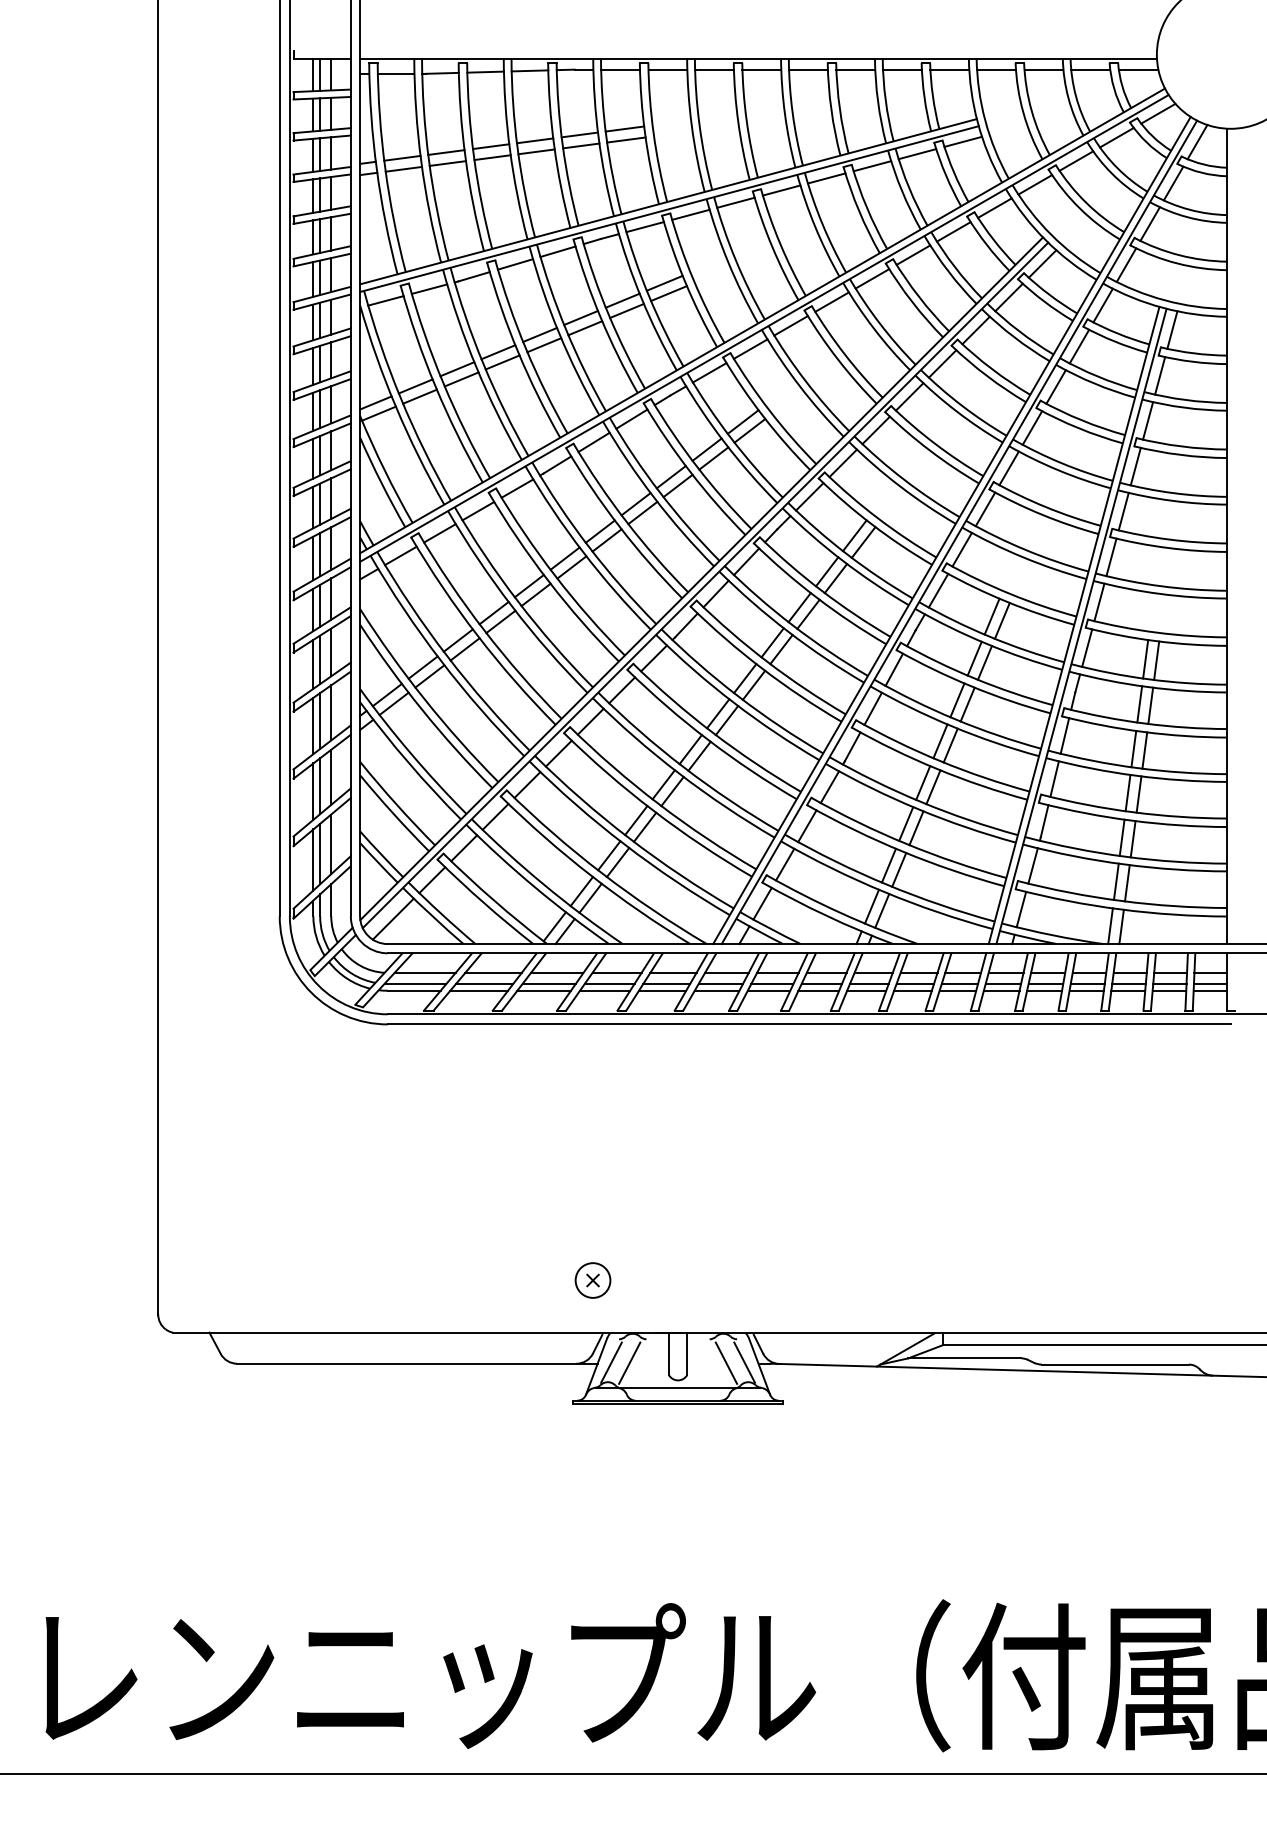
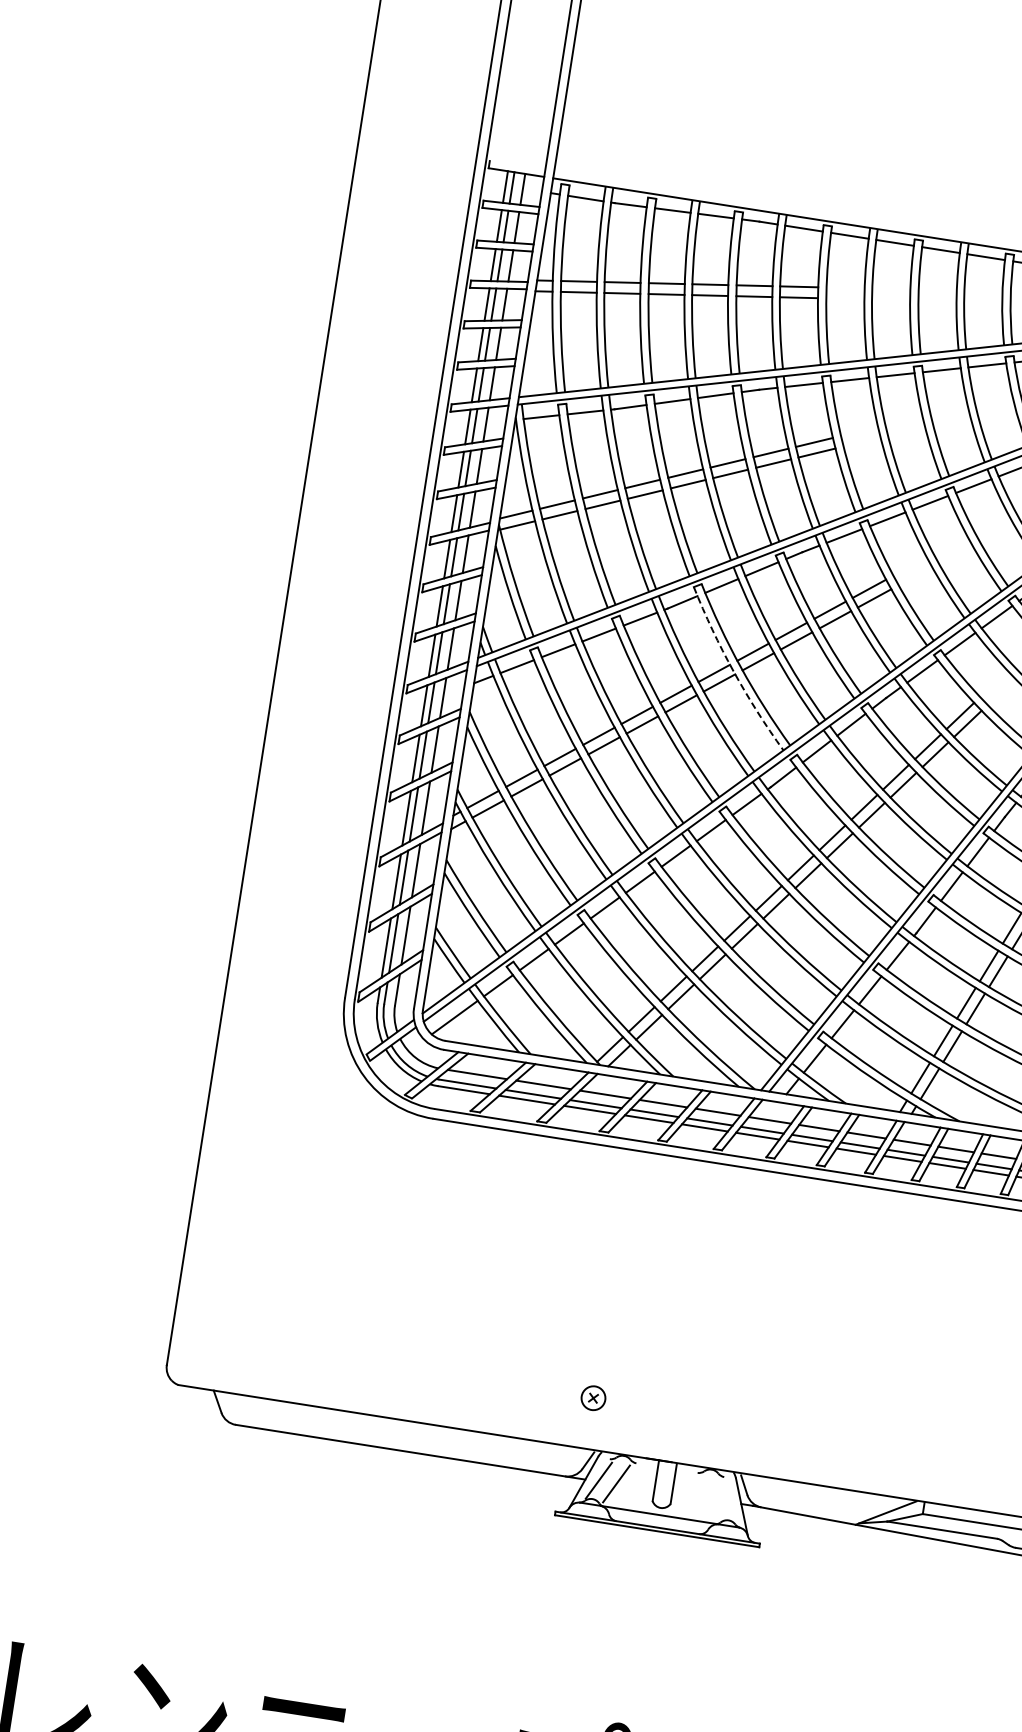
arc: (619, 526) -> (733, 671), solid -> dashed
part: (592, 1280) -> (592, 1398), size x0.7
line: (726, 1362) -> (710, 1497), removed
line: (744, 1362) -> (727, 1500), removed

